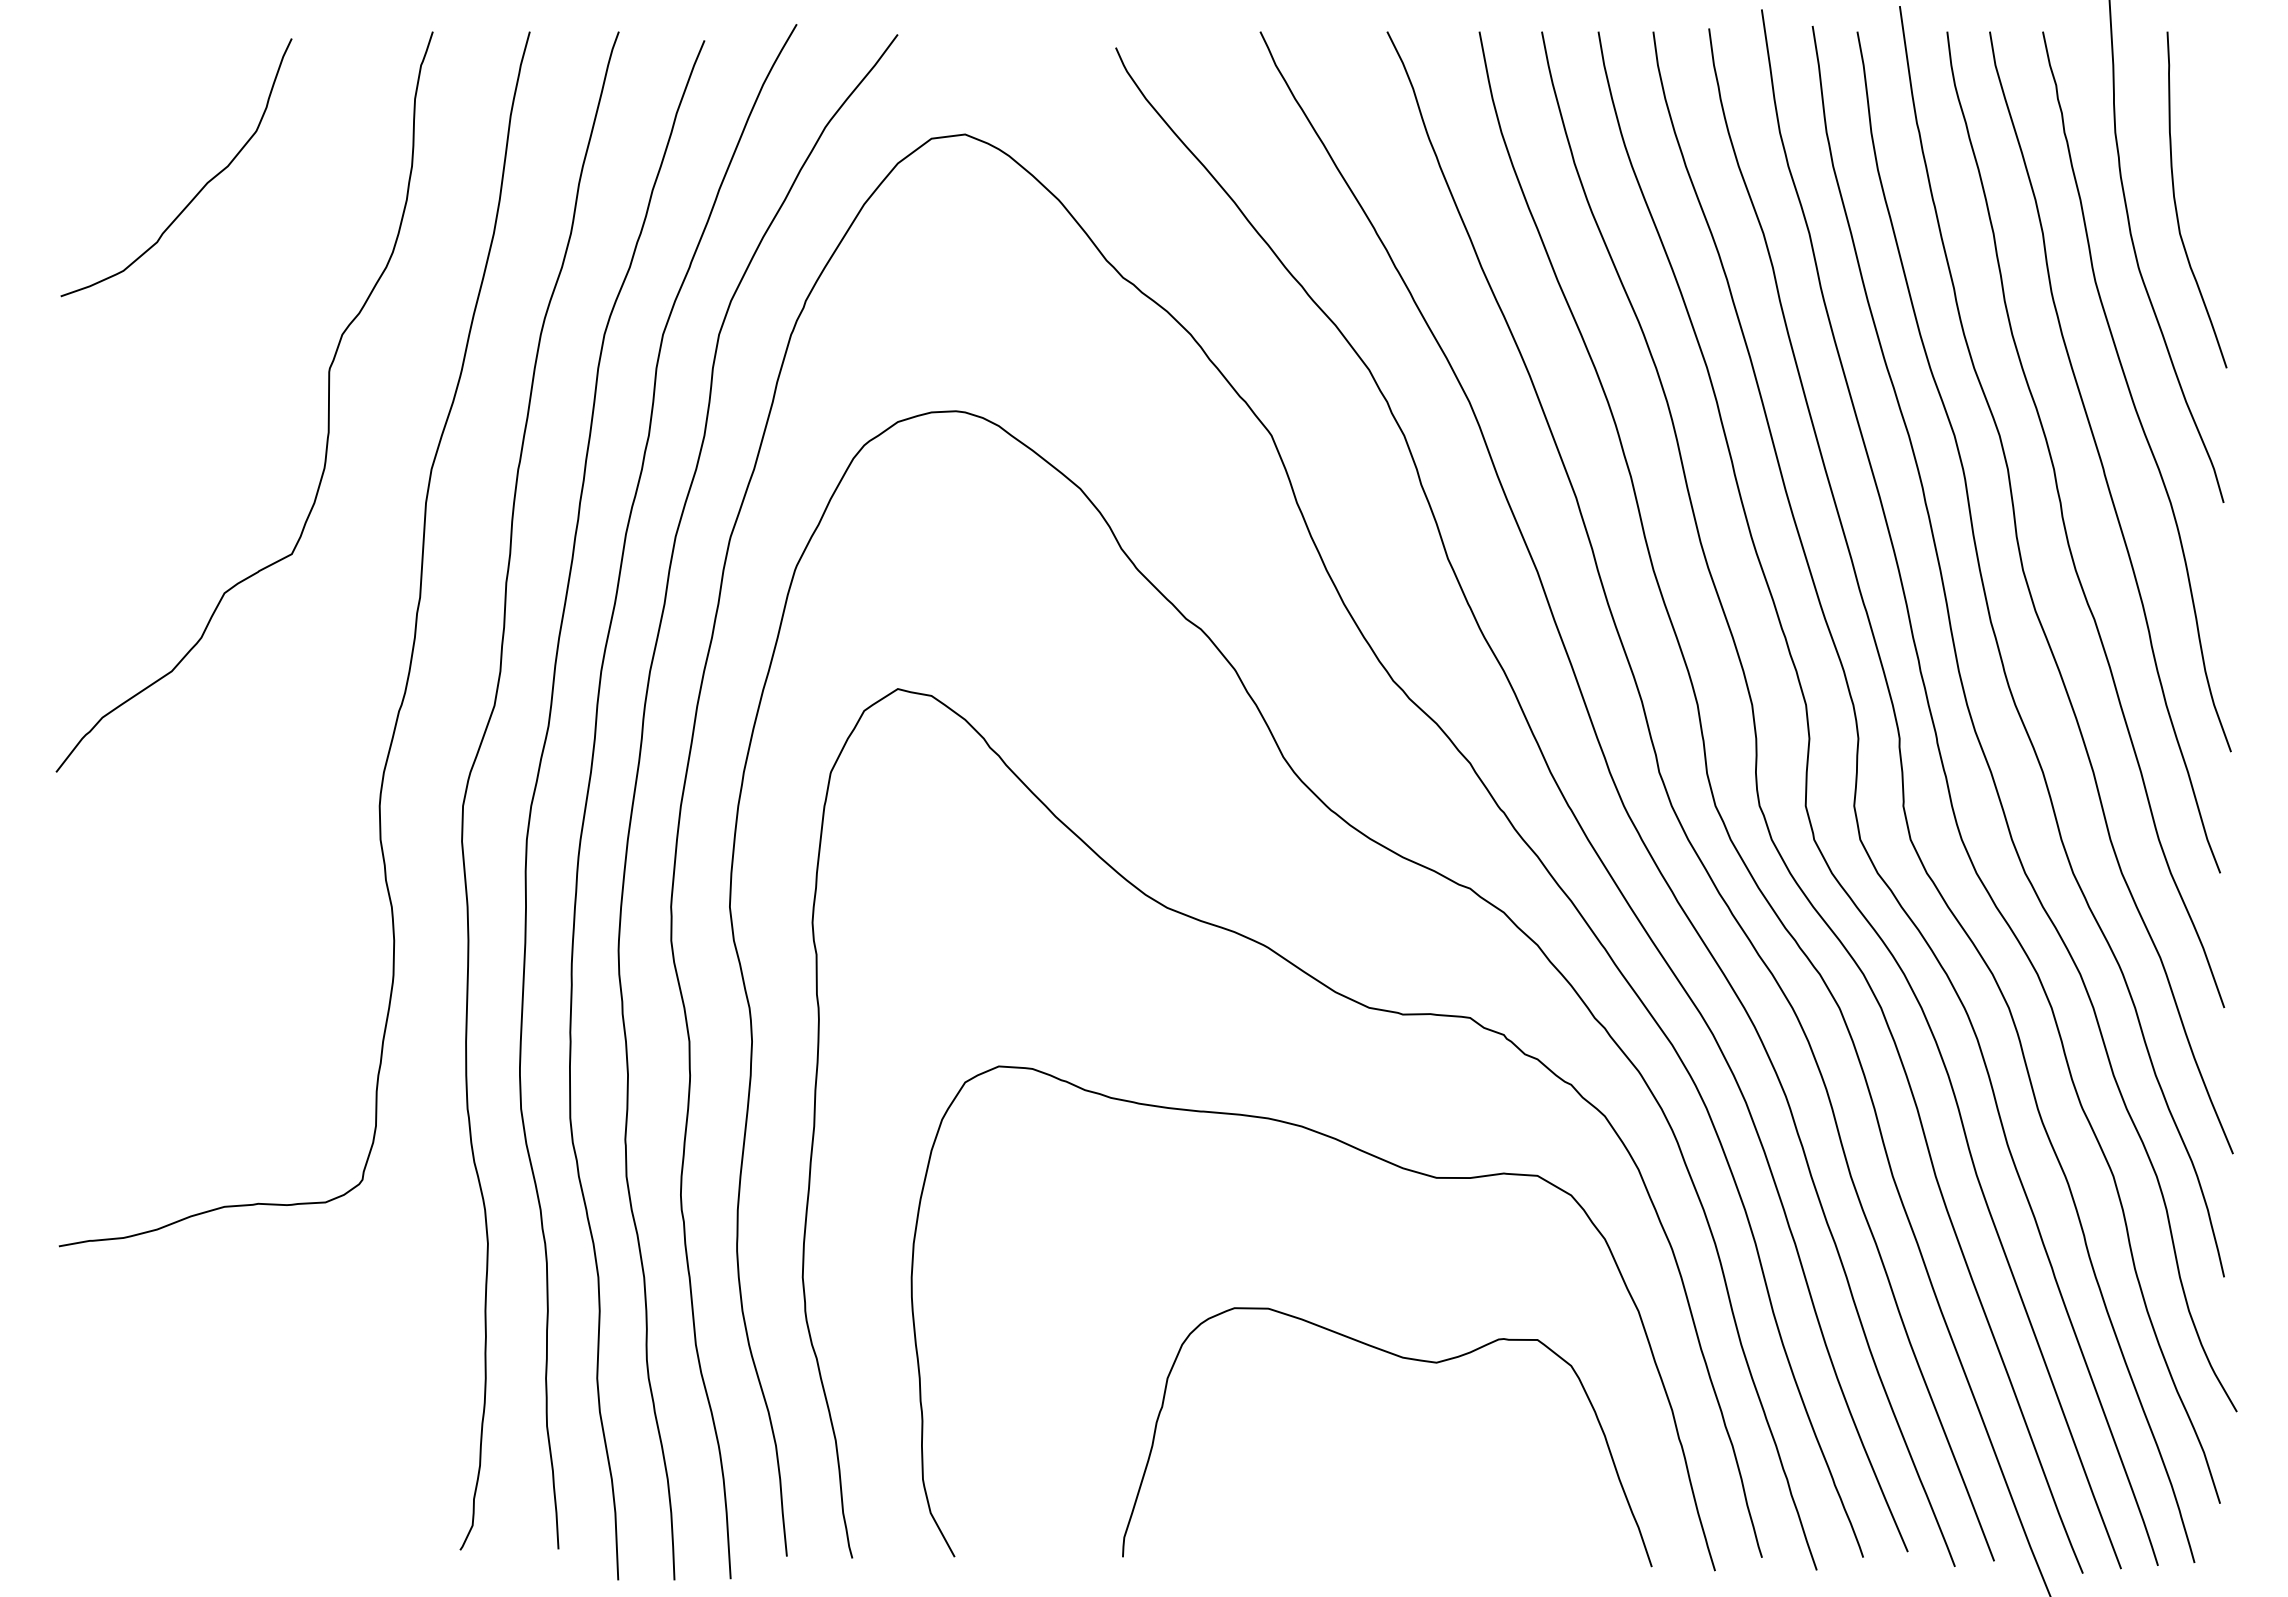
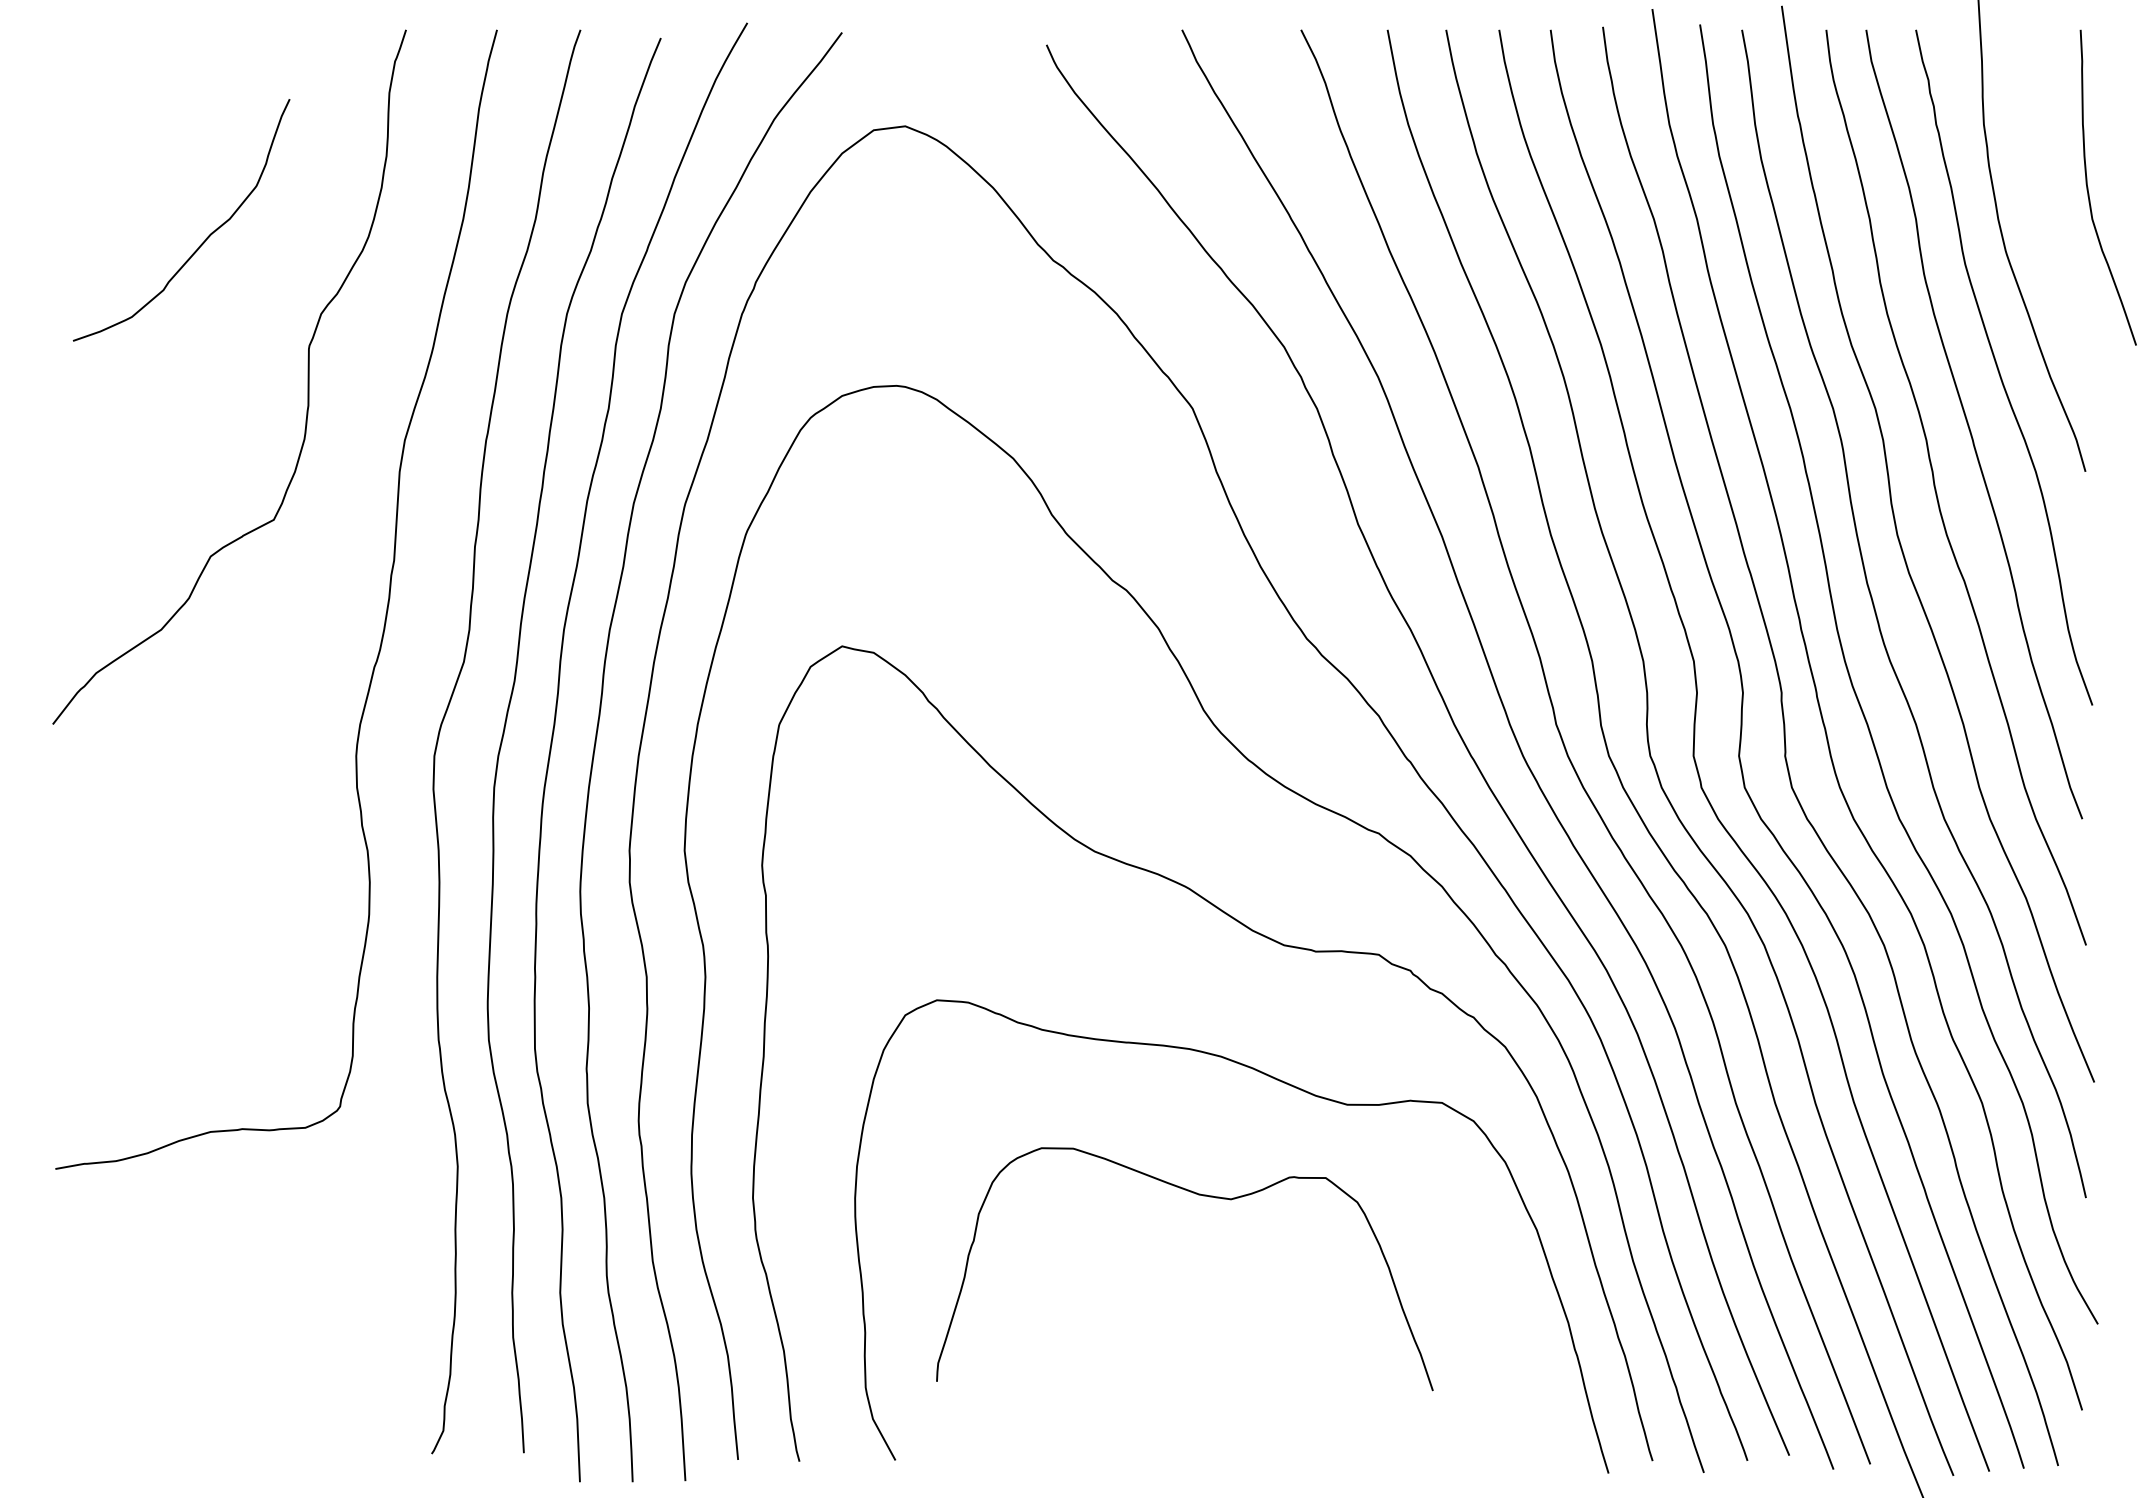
curve: (199, 190) -> (203, 241), moved
curve: (2176, 203) -> (2089, 191), moved
curve: (1401, 1358) -> (1198, 1195), moved

